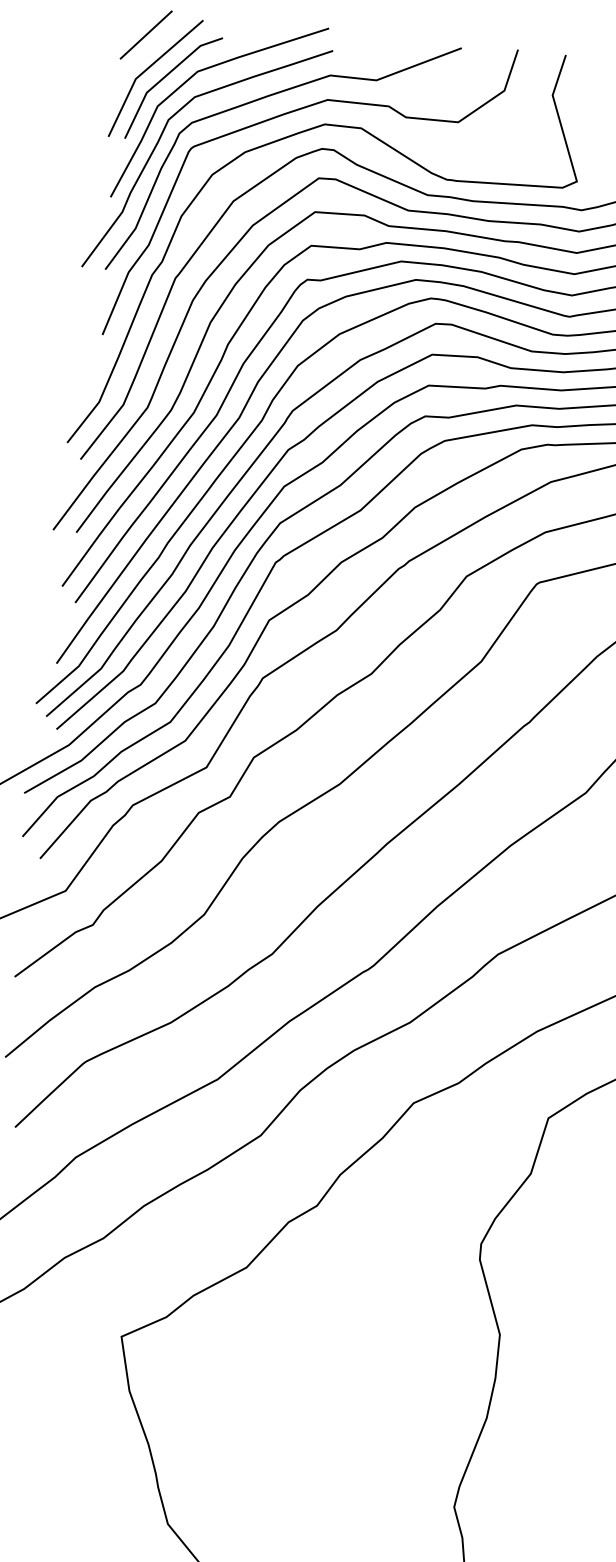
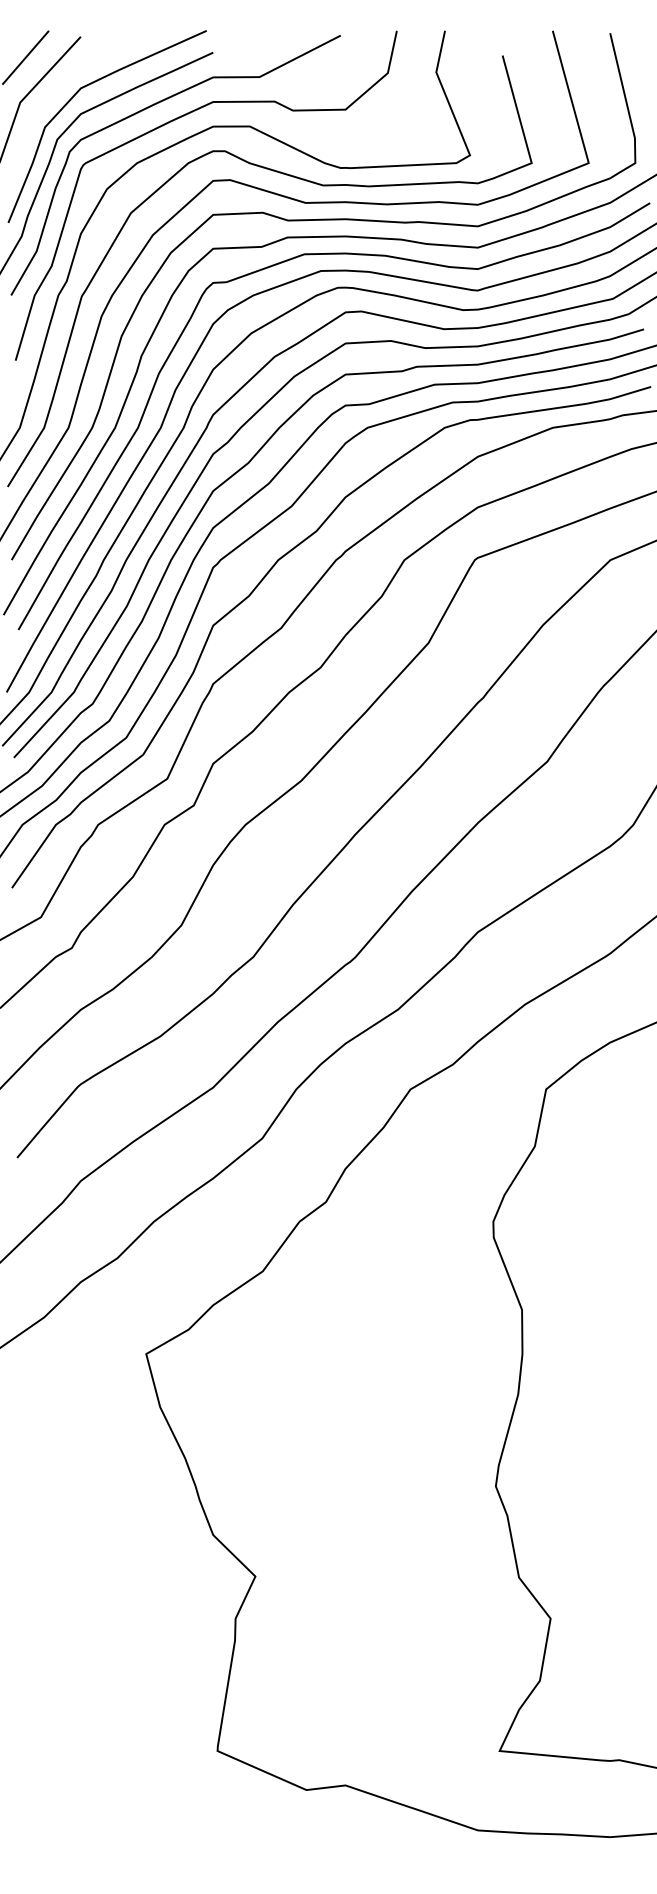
line: (165, 78) -> (49, 98), removed

